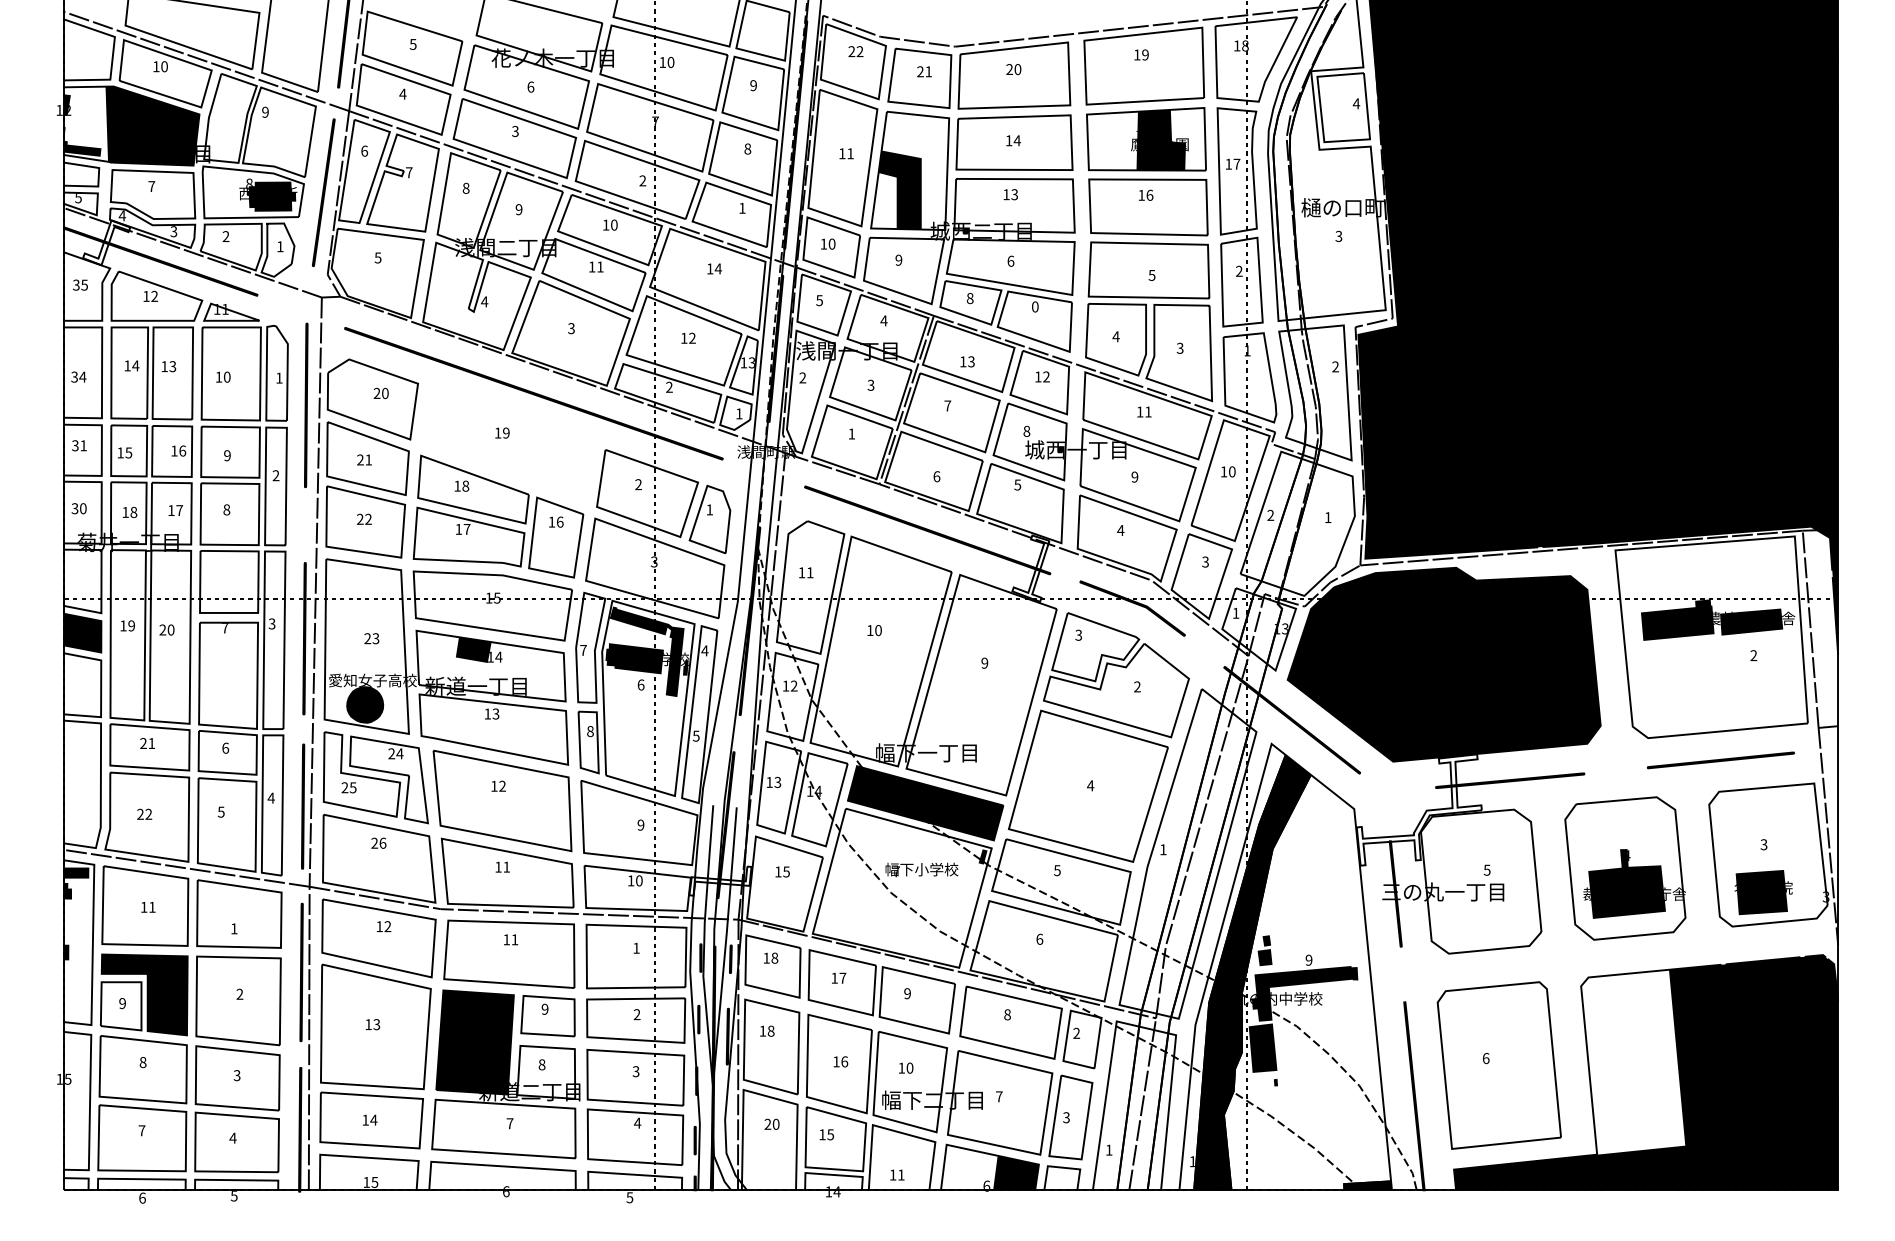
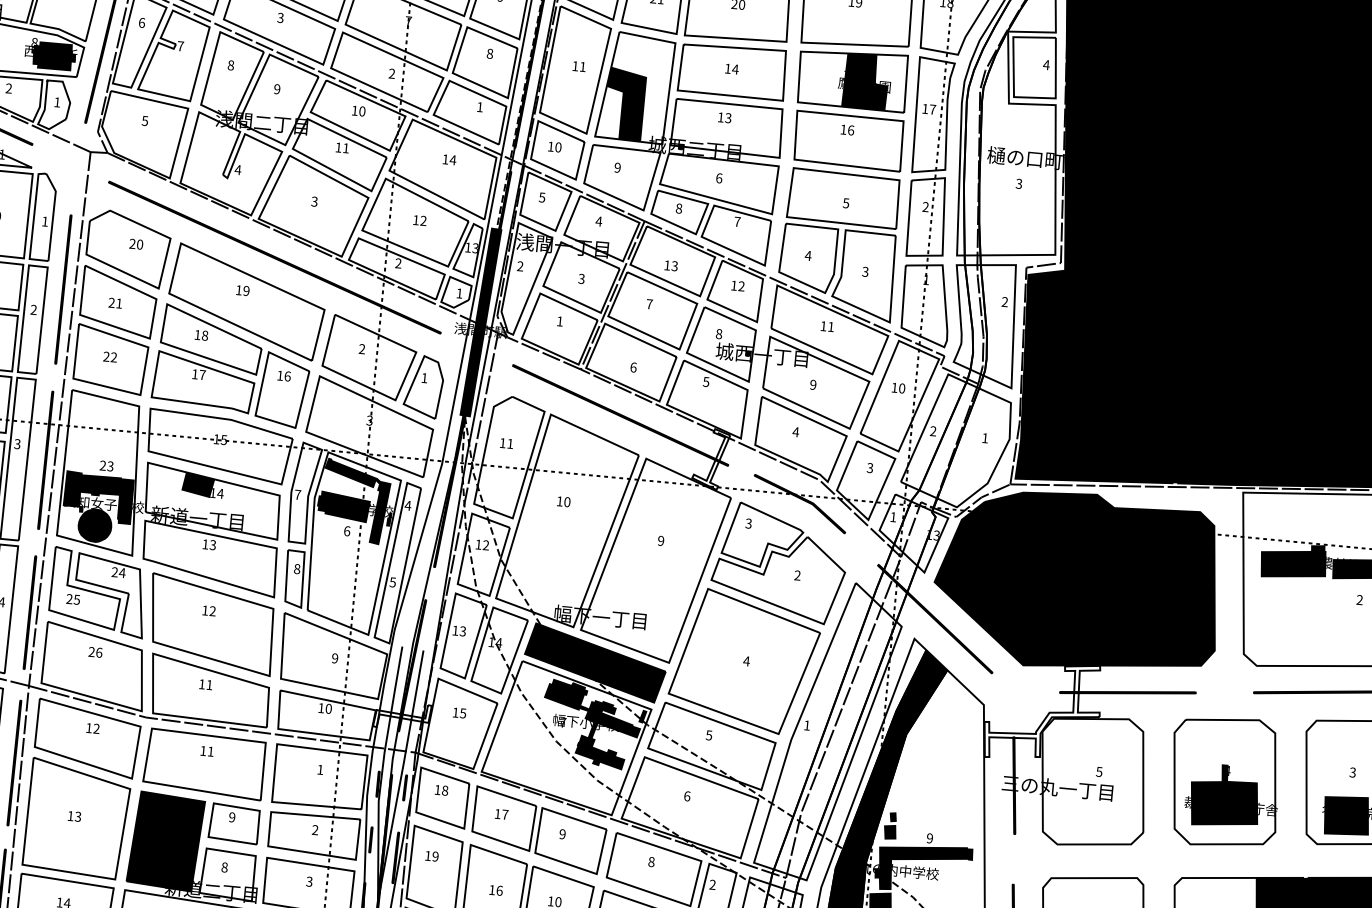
text: (1035, 306) -> (737, 221), 0 -> 7
line: (306, 405) -> (63, 289), moved
fill: (765, 443) -> (480, 322), added
part: (507, 444) -> (246, 301), added
fill: (365, 673) -> (98, 497), added
fill: (927, 870) -> (591, 724), added
text: (770, 1030) -> (435, 855), 18 -> 19

